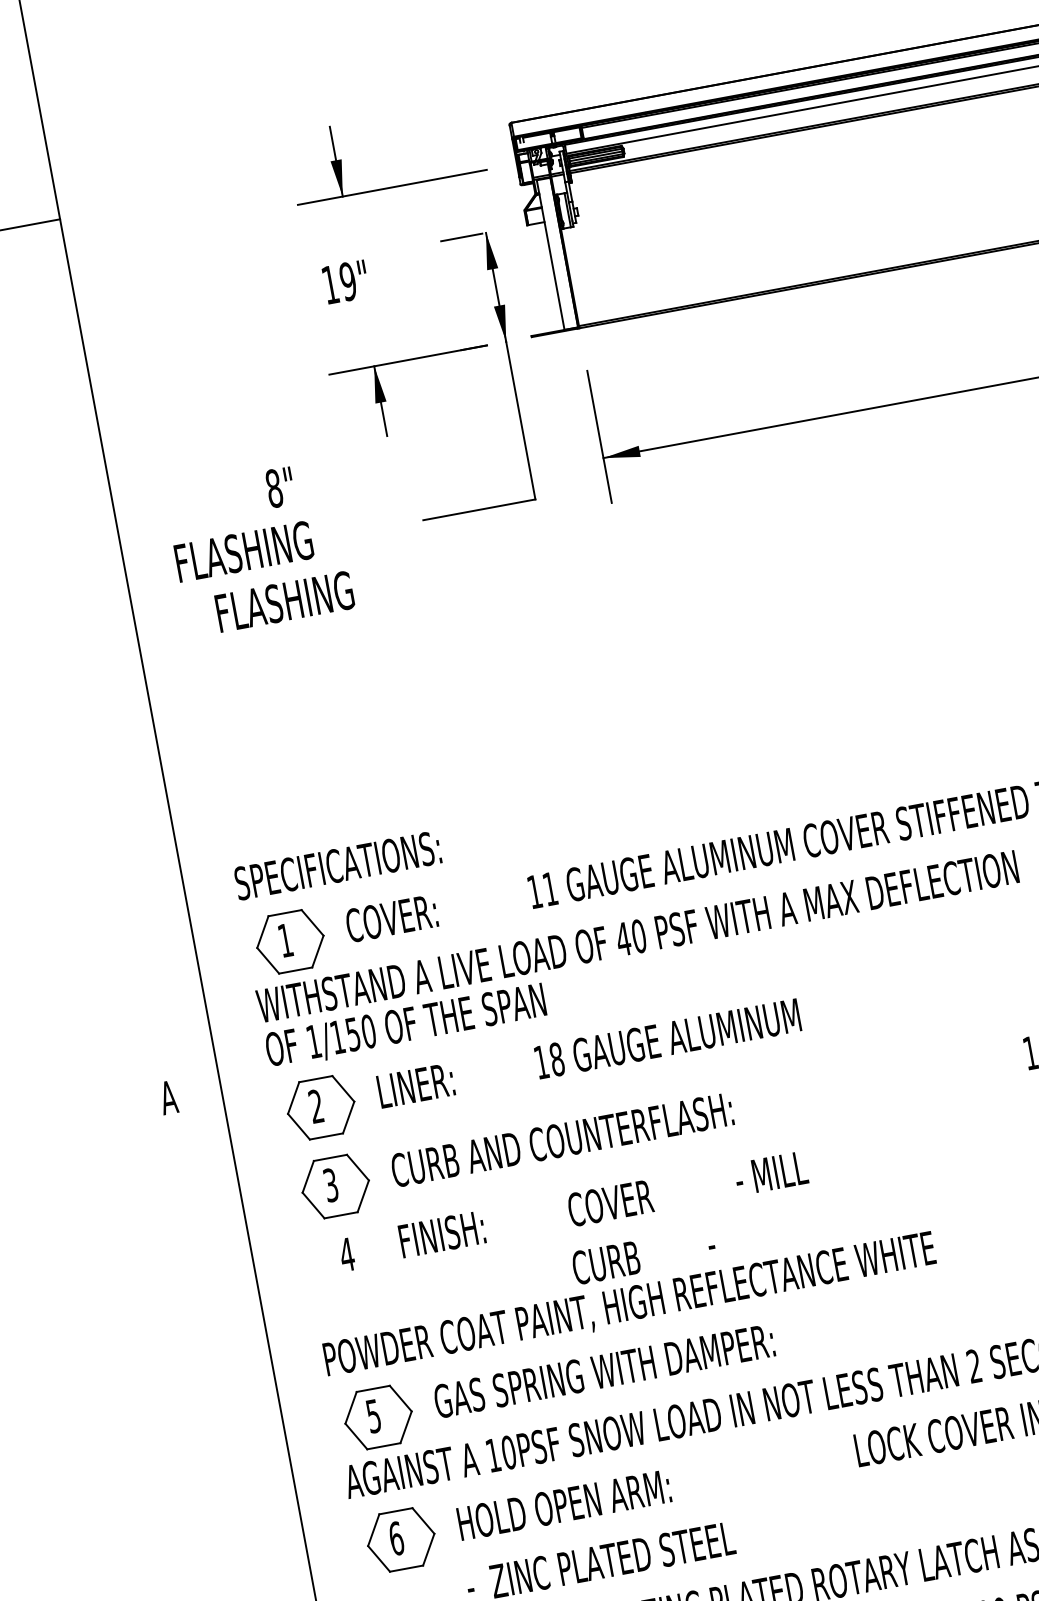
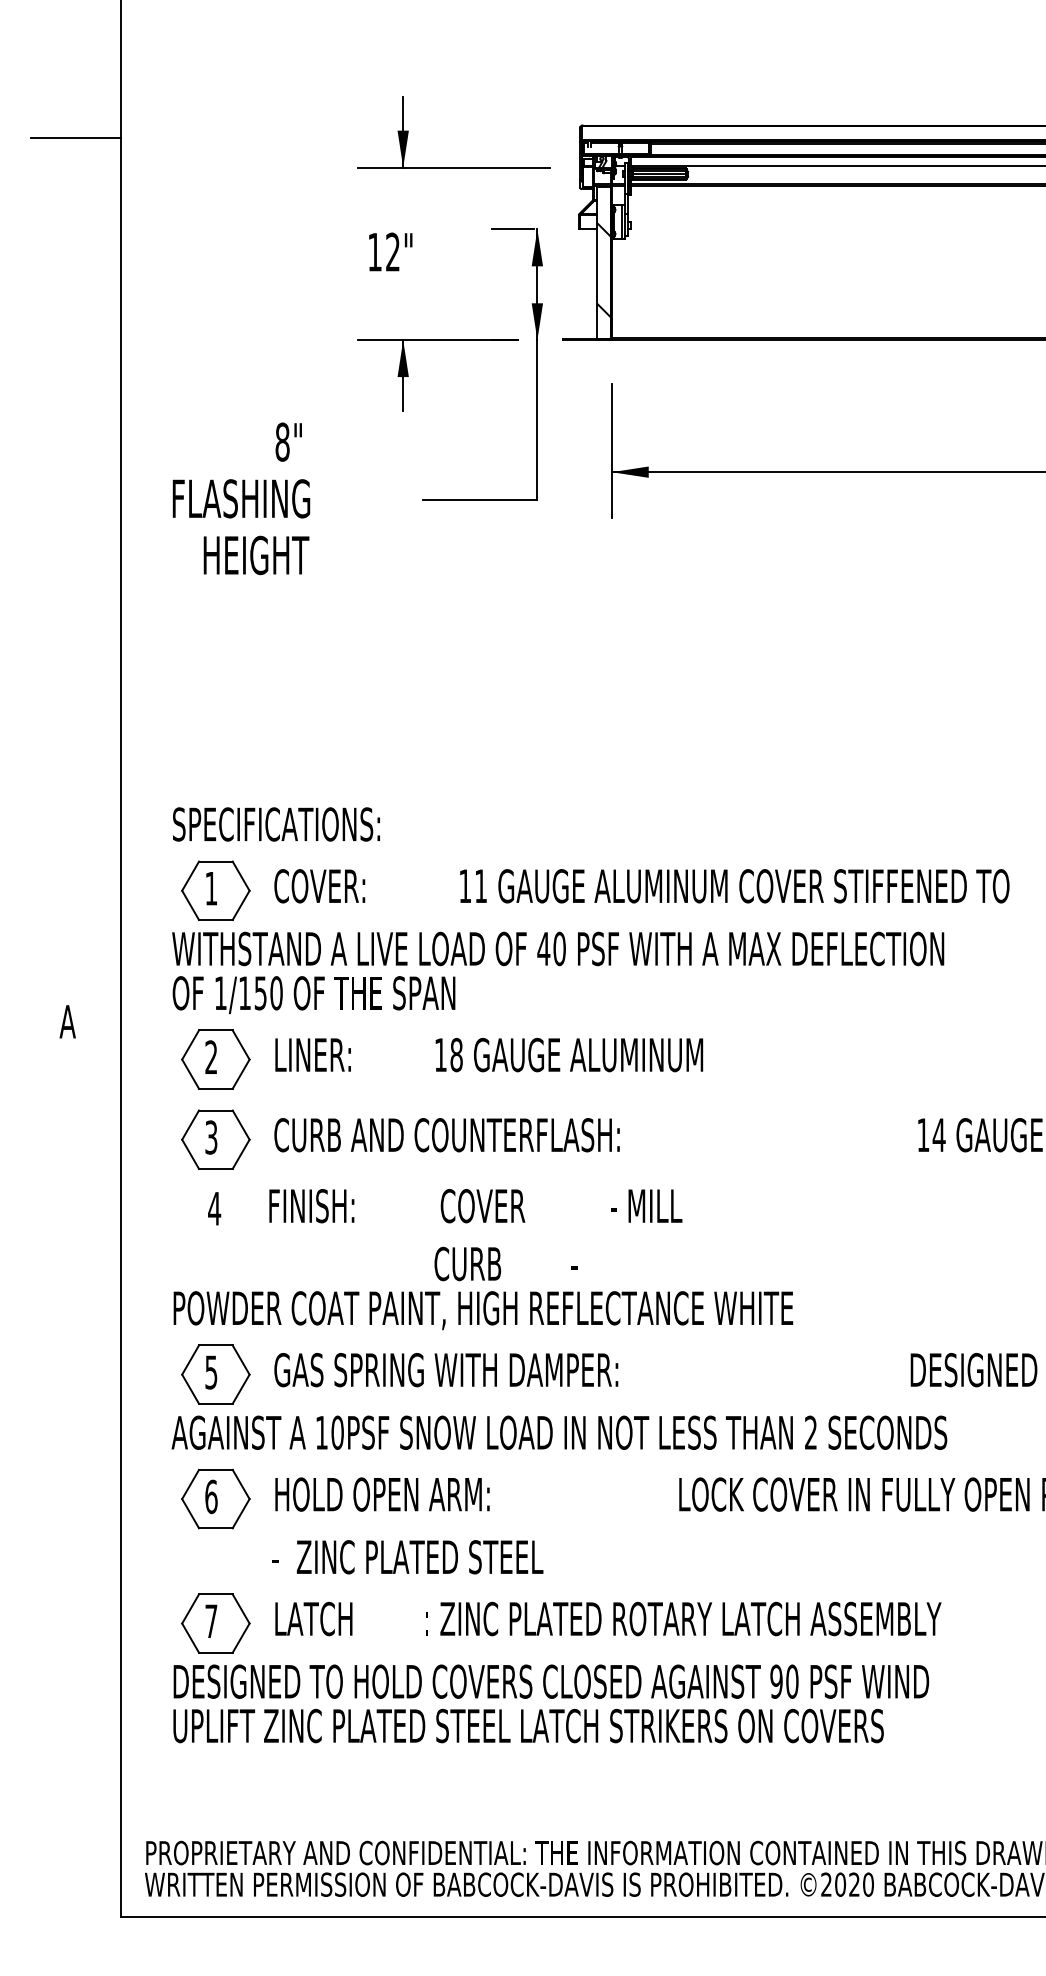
hatch: (558, 260) -> (603, 269), added
text: (347, 281) -> (392, 251), 19" -> 12"
text: (285, 601) -> (273, 555), FLASHING -> HEIGHT

